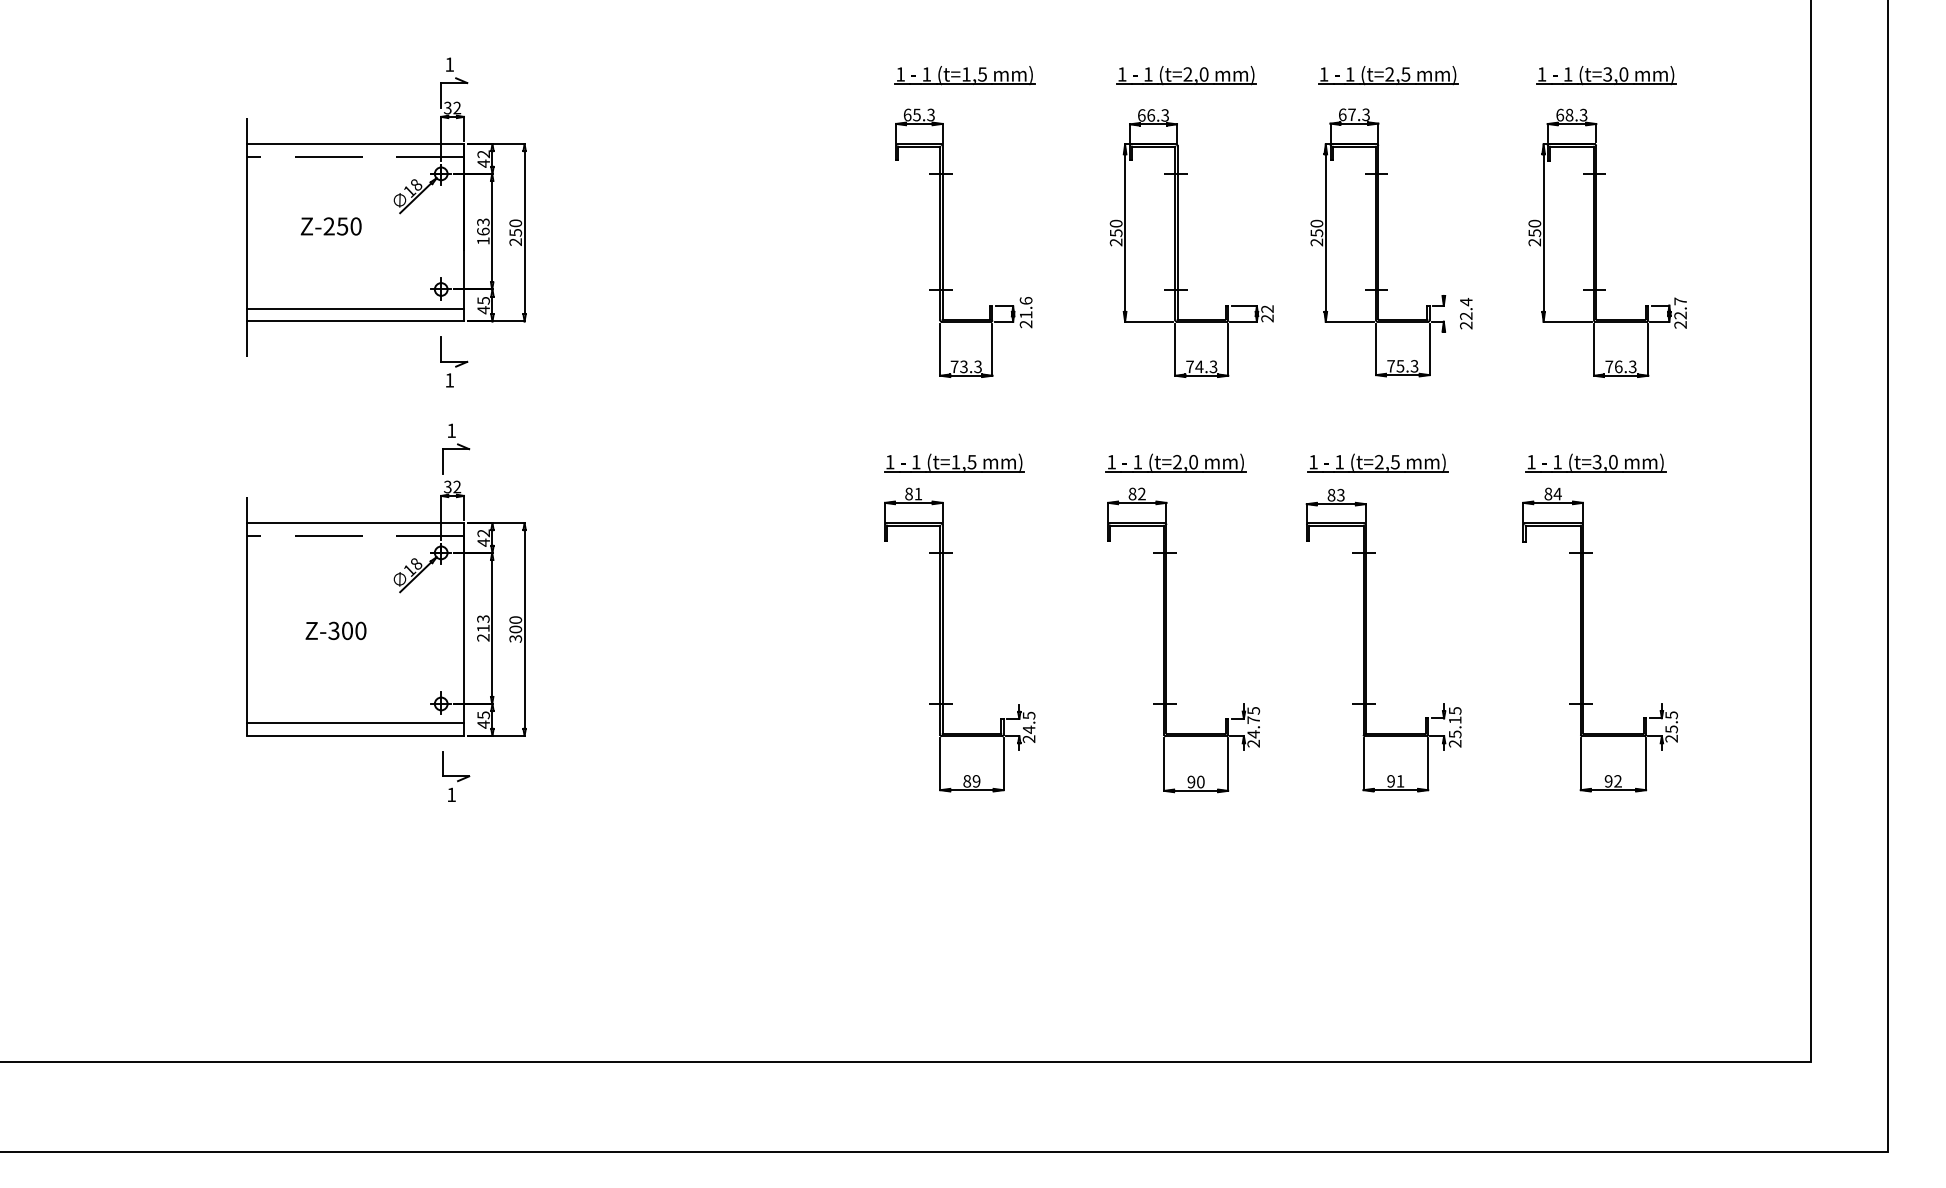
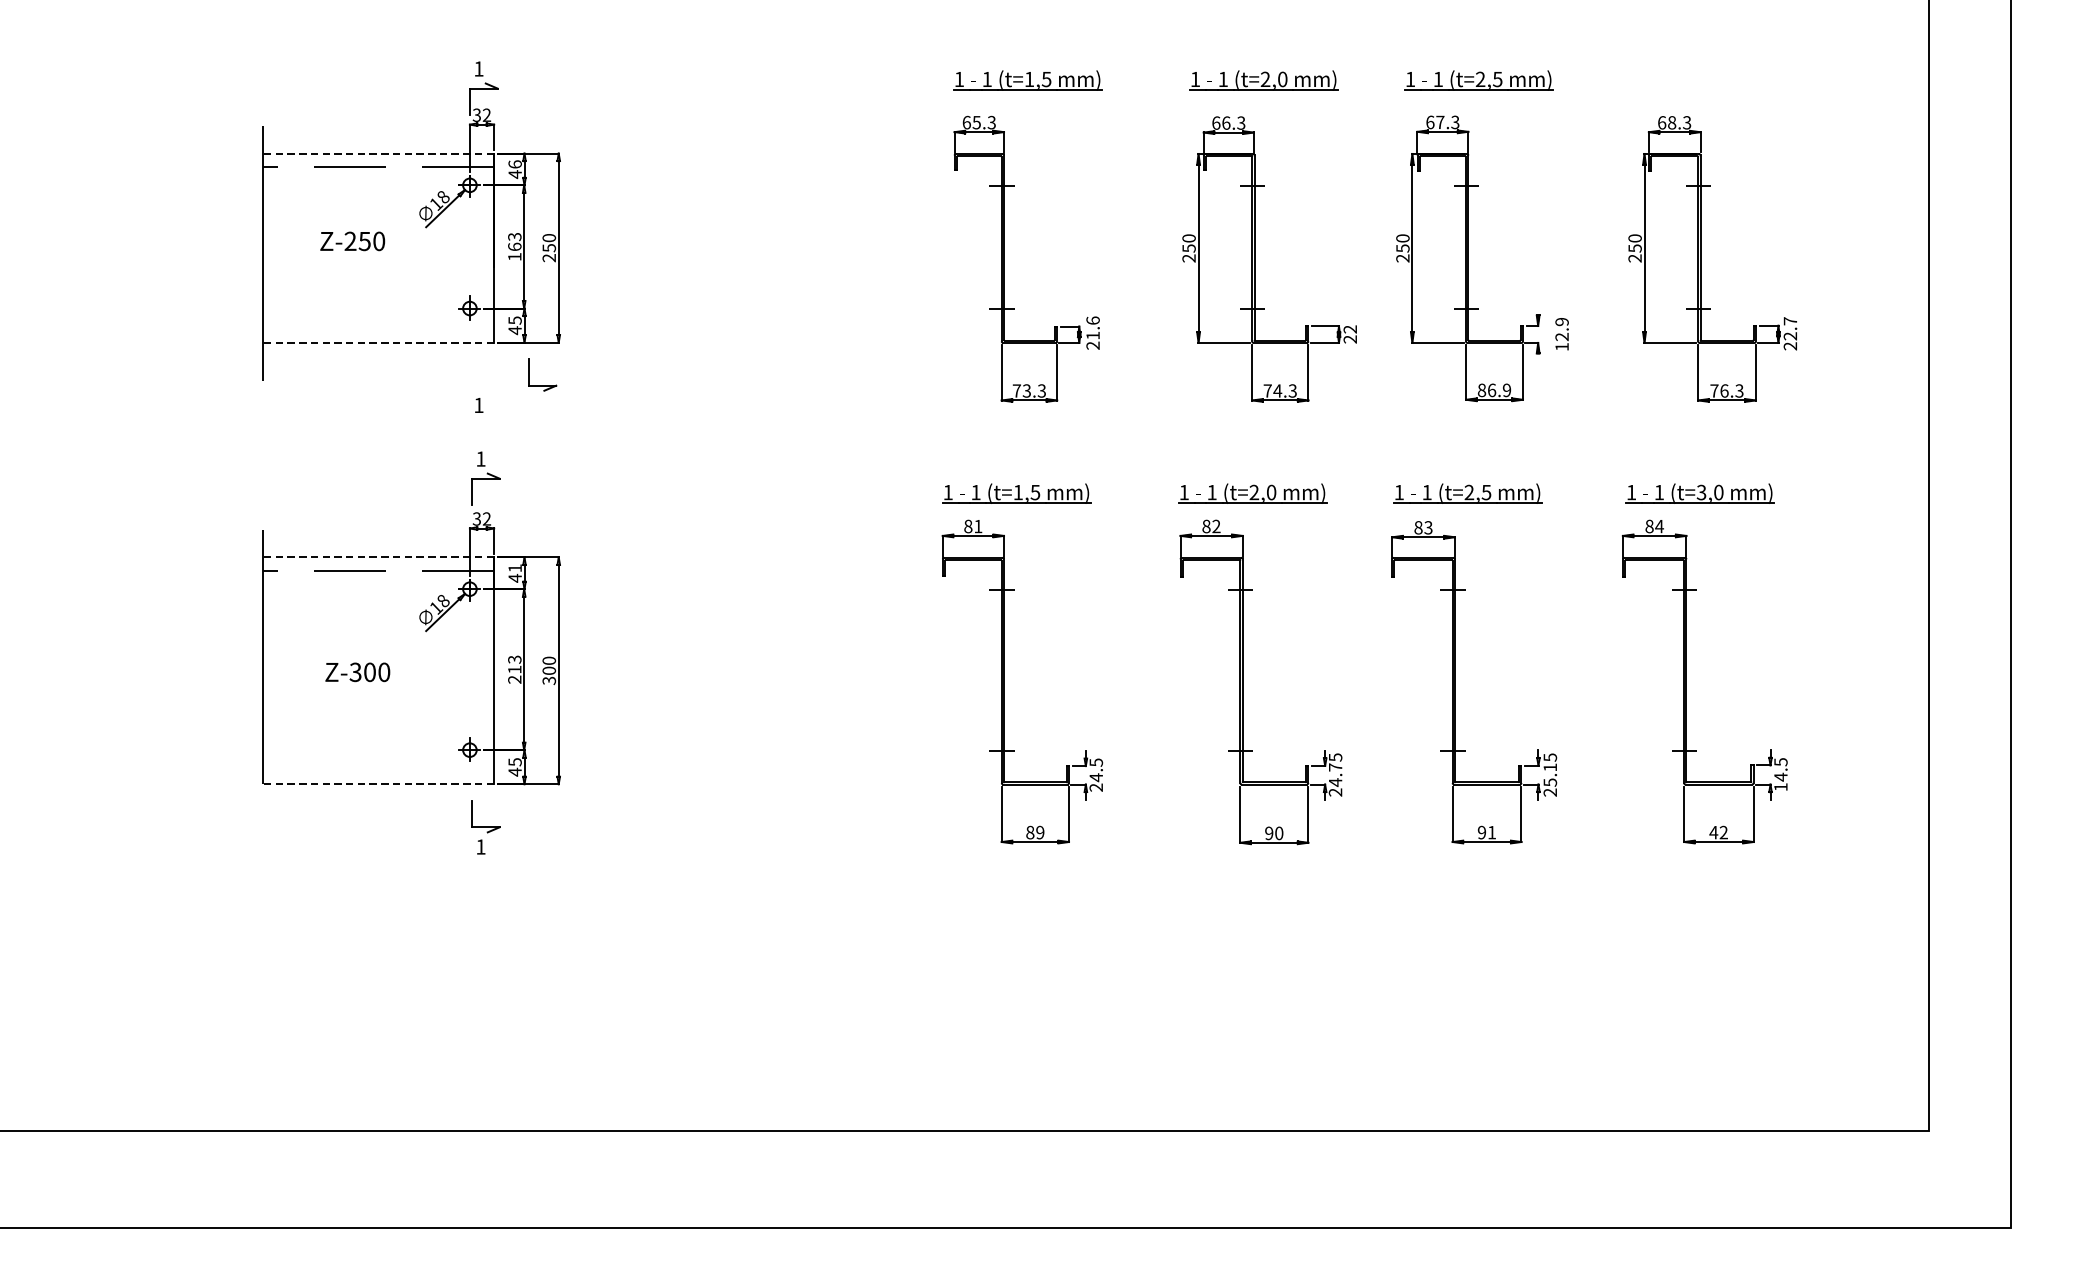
part: (1606, 75) -> (1711, 80), removed
line: (355, 144) -> (378, 154), solid -> dashed
text: (483, 154) -> (514, 164), 42 -> 46
line: (355, 308) -> (378, 328), removed
text: (1466, 313) -> (1562, 334), 22.4 -> 12.9
line: (355, 321) -> (378, 342), solid -> dashed
part: (454, 361) -> (542, 385), moved
text: (1402, 366) -> (1494, 390), 75.3 -> 86.9
line: (355, 523) -> (378, 557), solid -> dashed
text: (483, 533) -> (514, 568), 42 -> 41
line: (355, 723) -> (378, 770), removed
text: (1671, 733) -> (1780, 781), 25.5 -> 14.5
line: (355, 735) -> (378, 783), solid -> dashed
text: (1608, 781) -> (1713, 832), 92 -> 42

